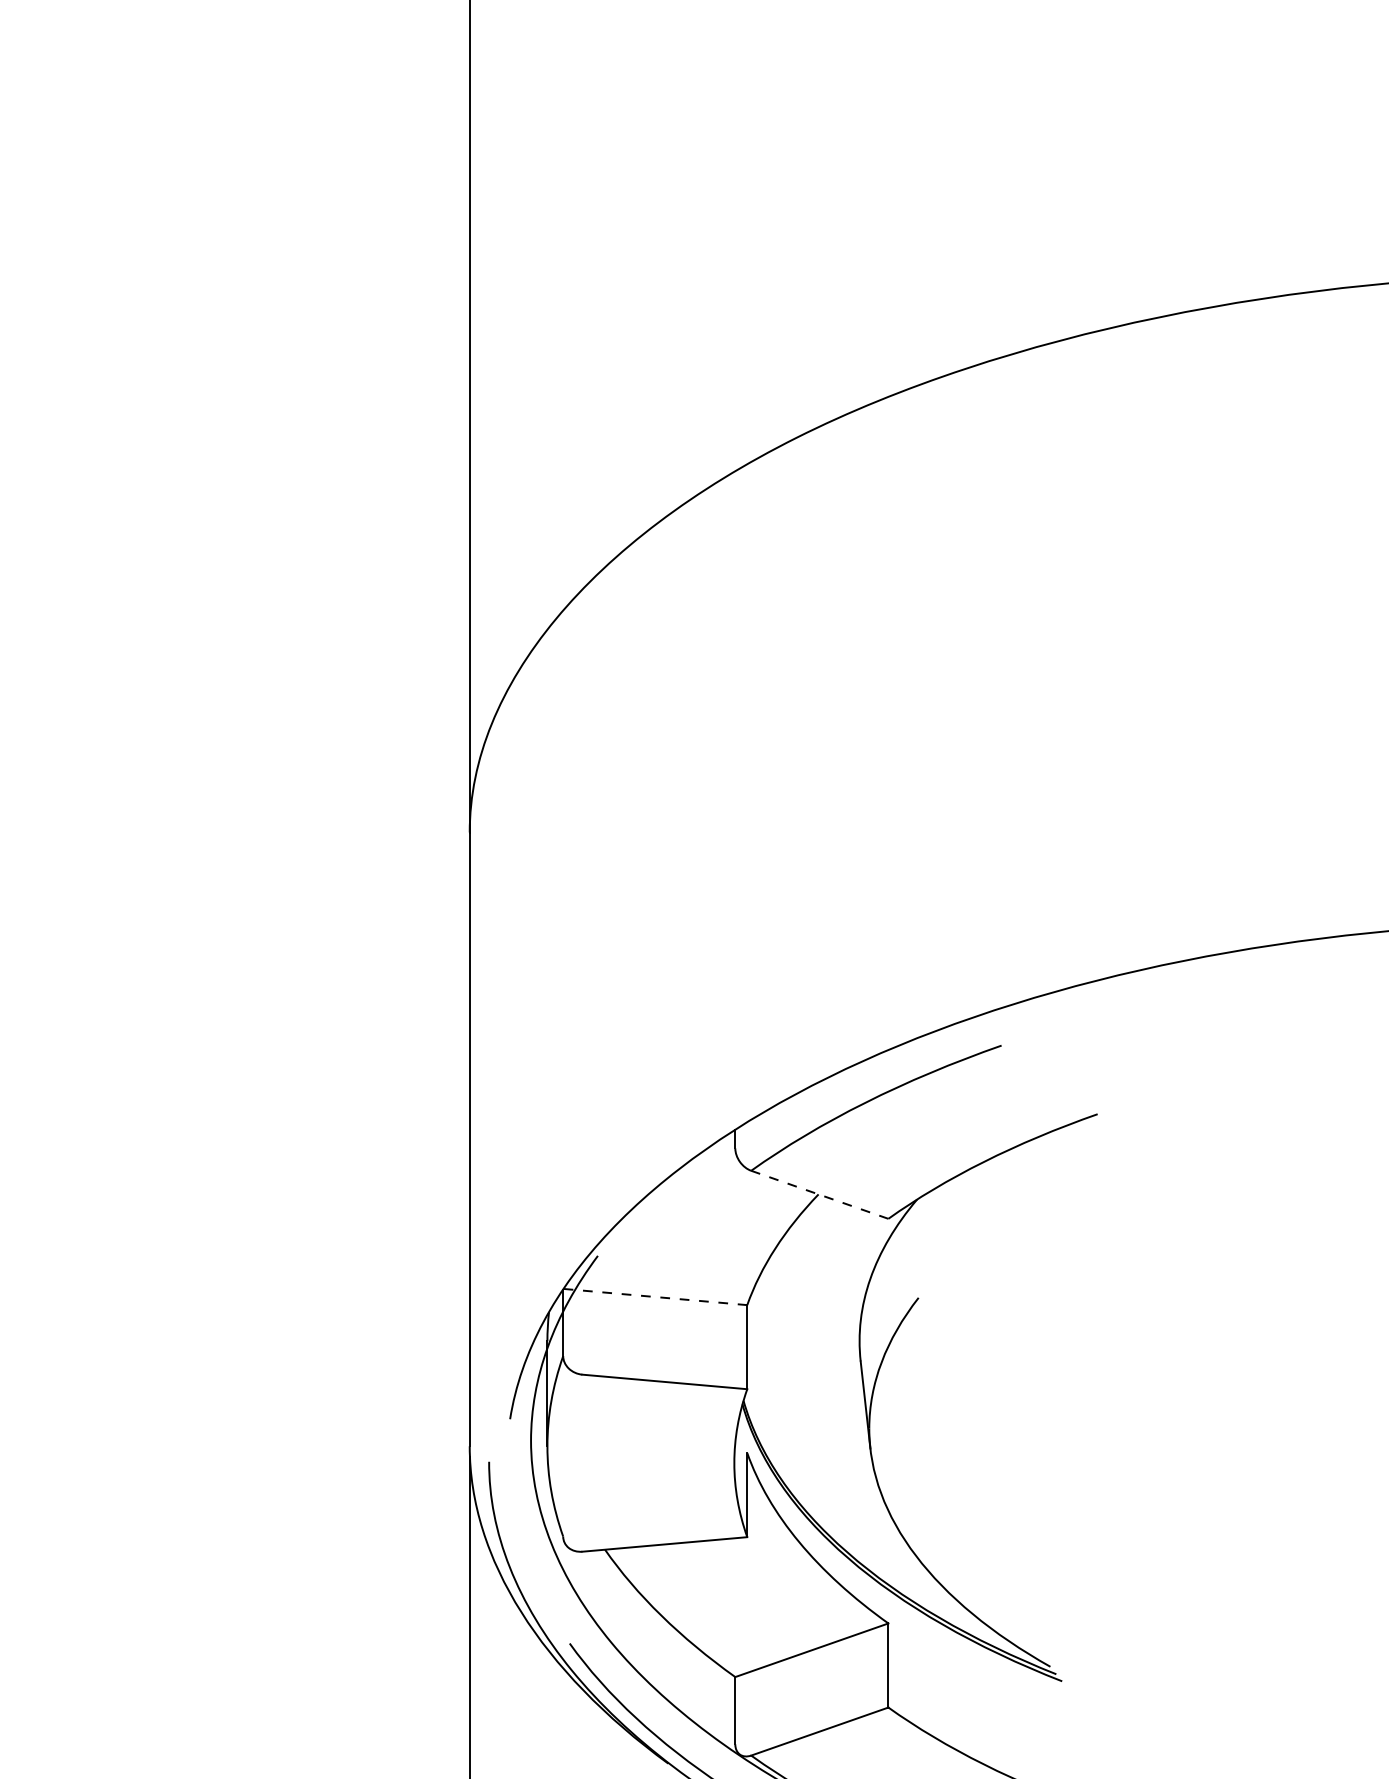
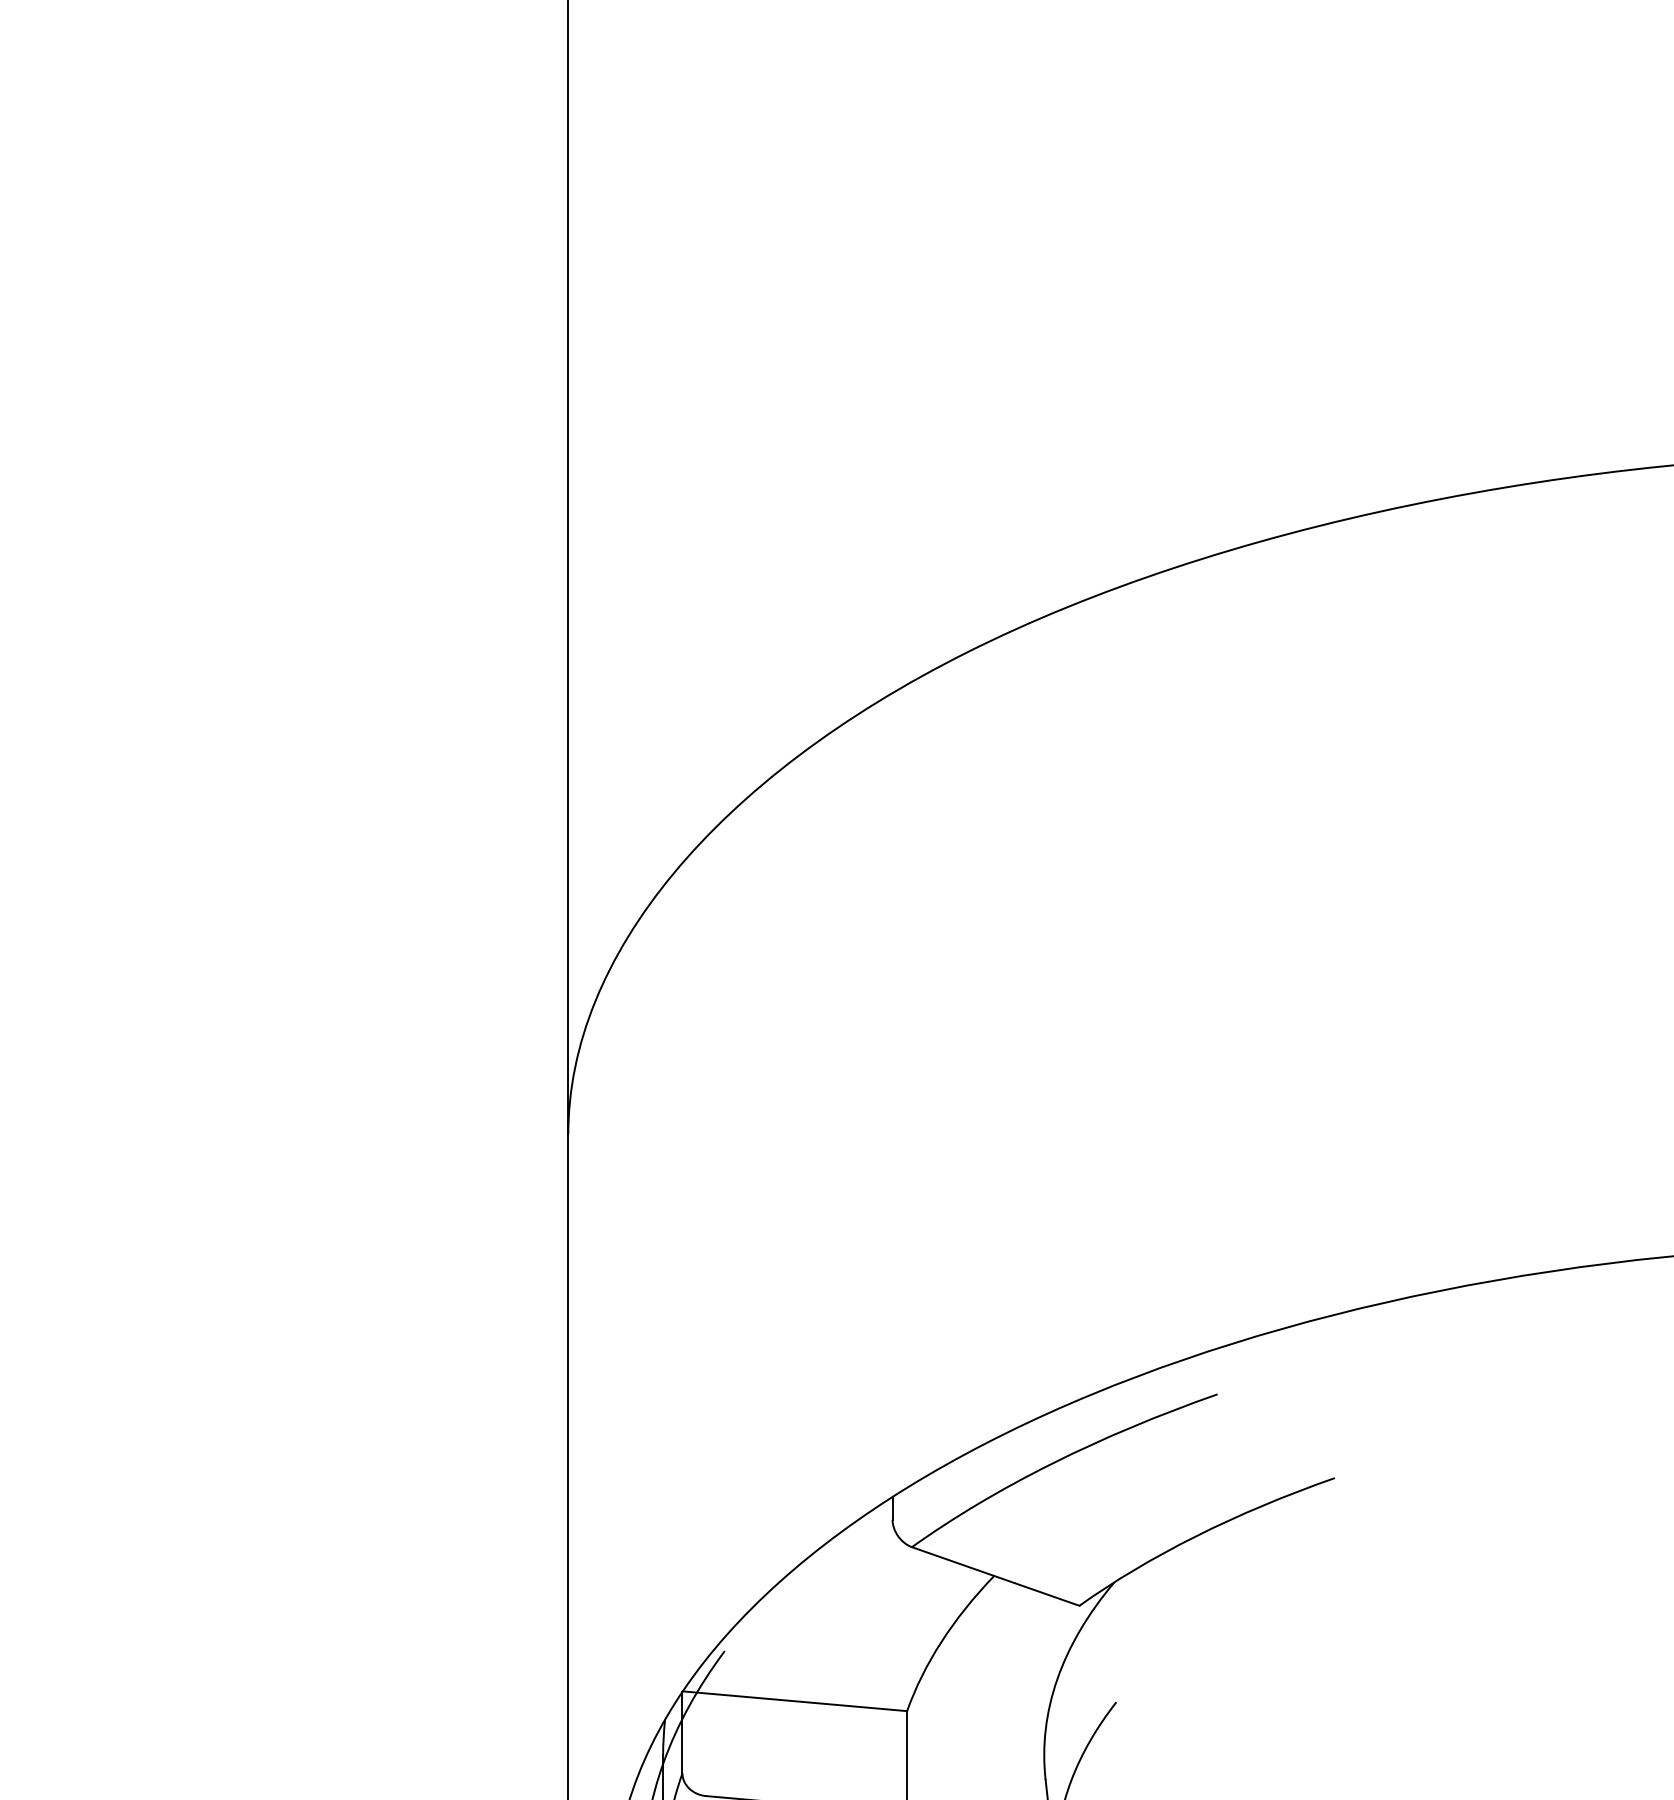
line: (819, 1194) -> (995, 1576), dashed -> solid
line: (655, 1297) -> (795, 1701), dashed -> solid

